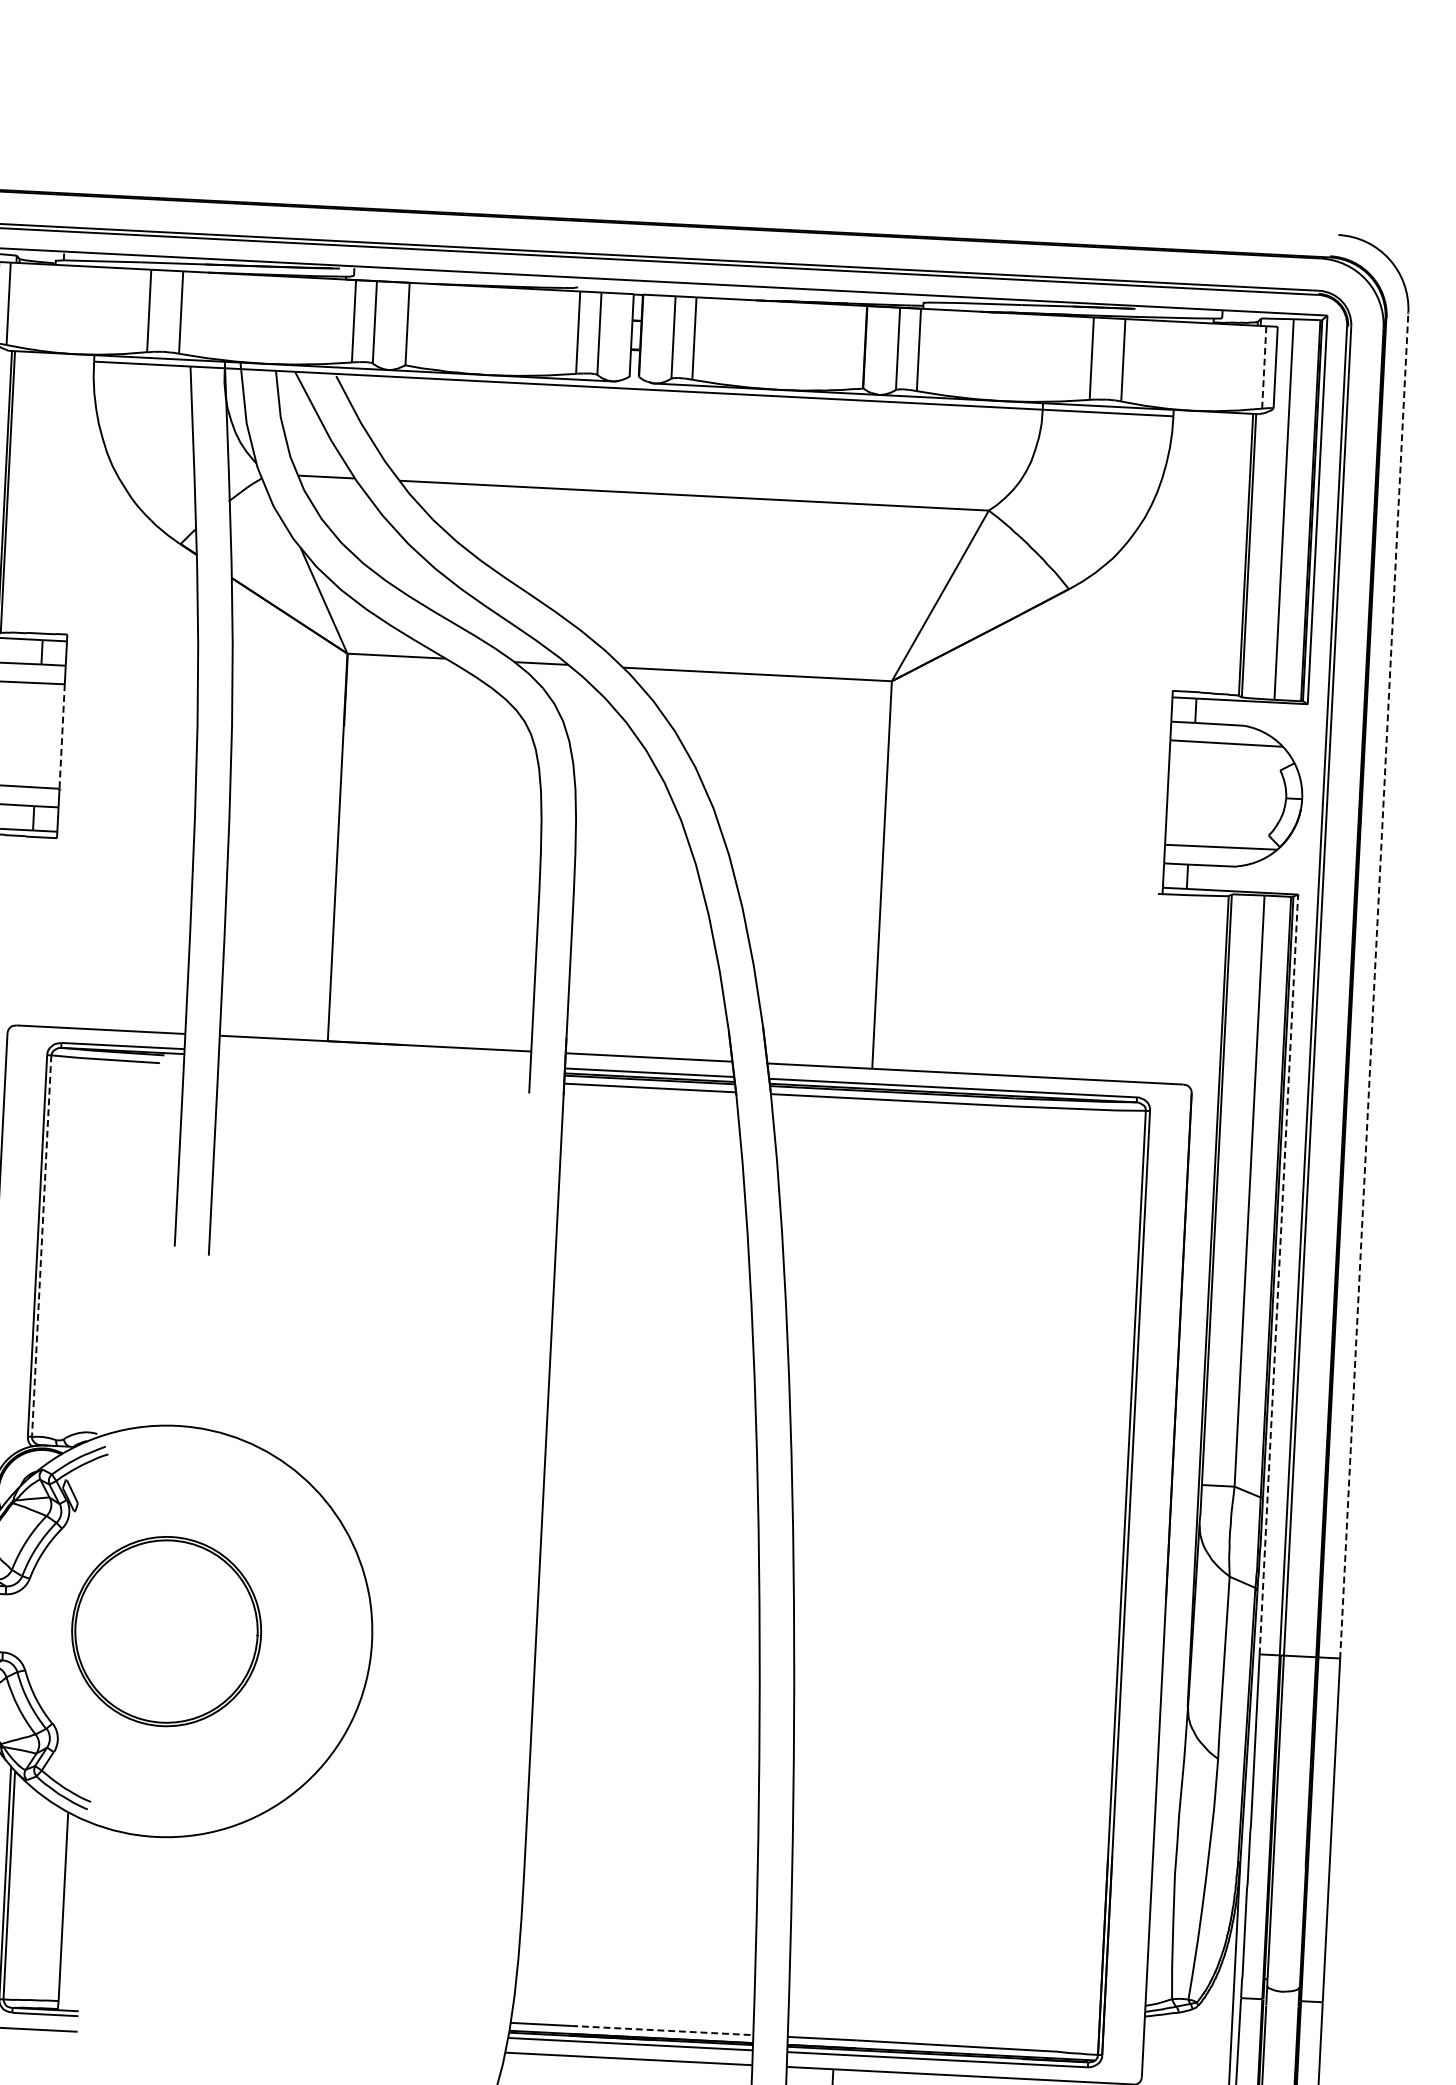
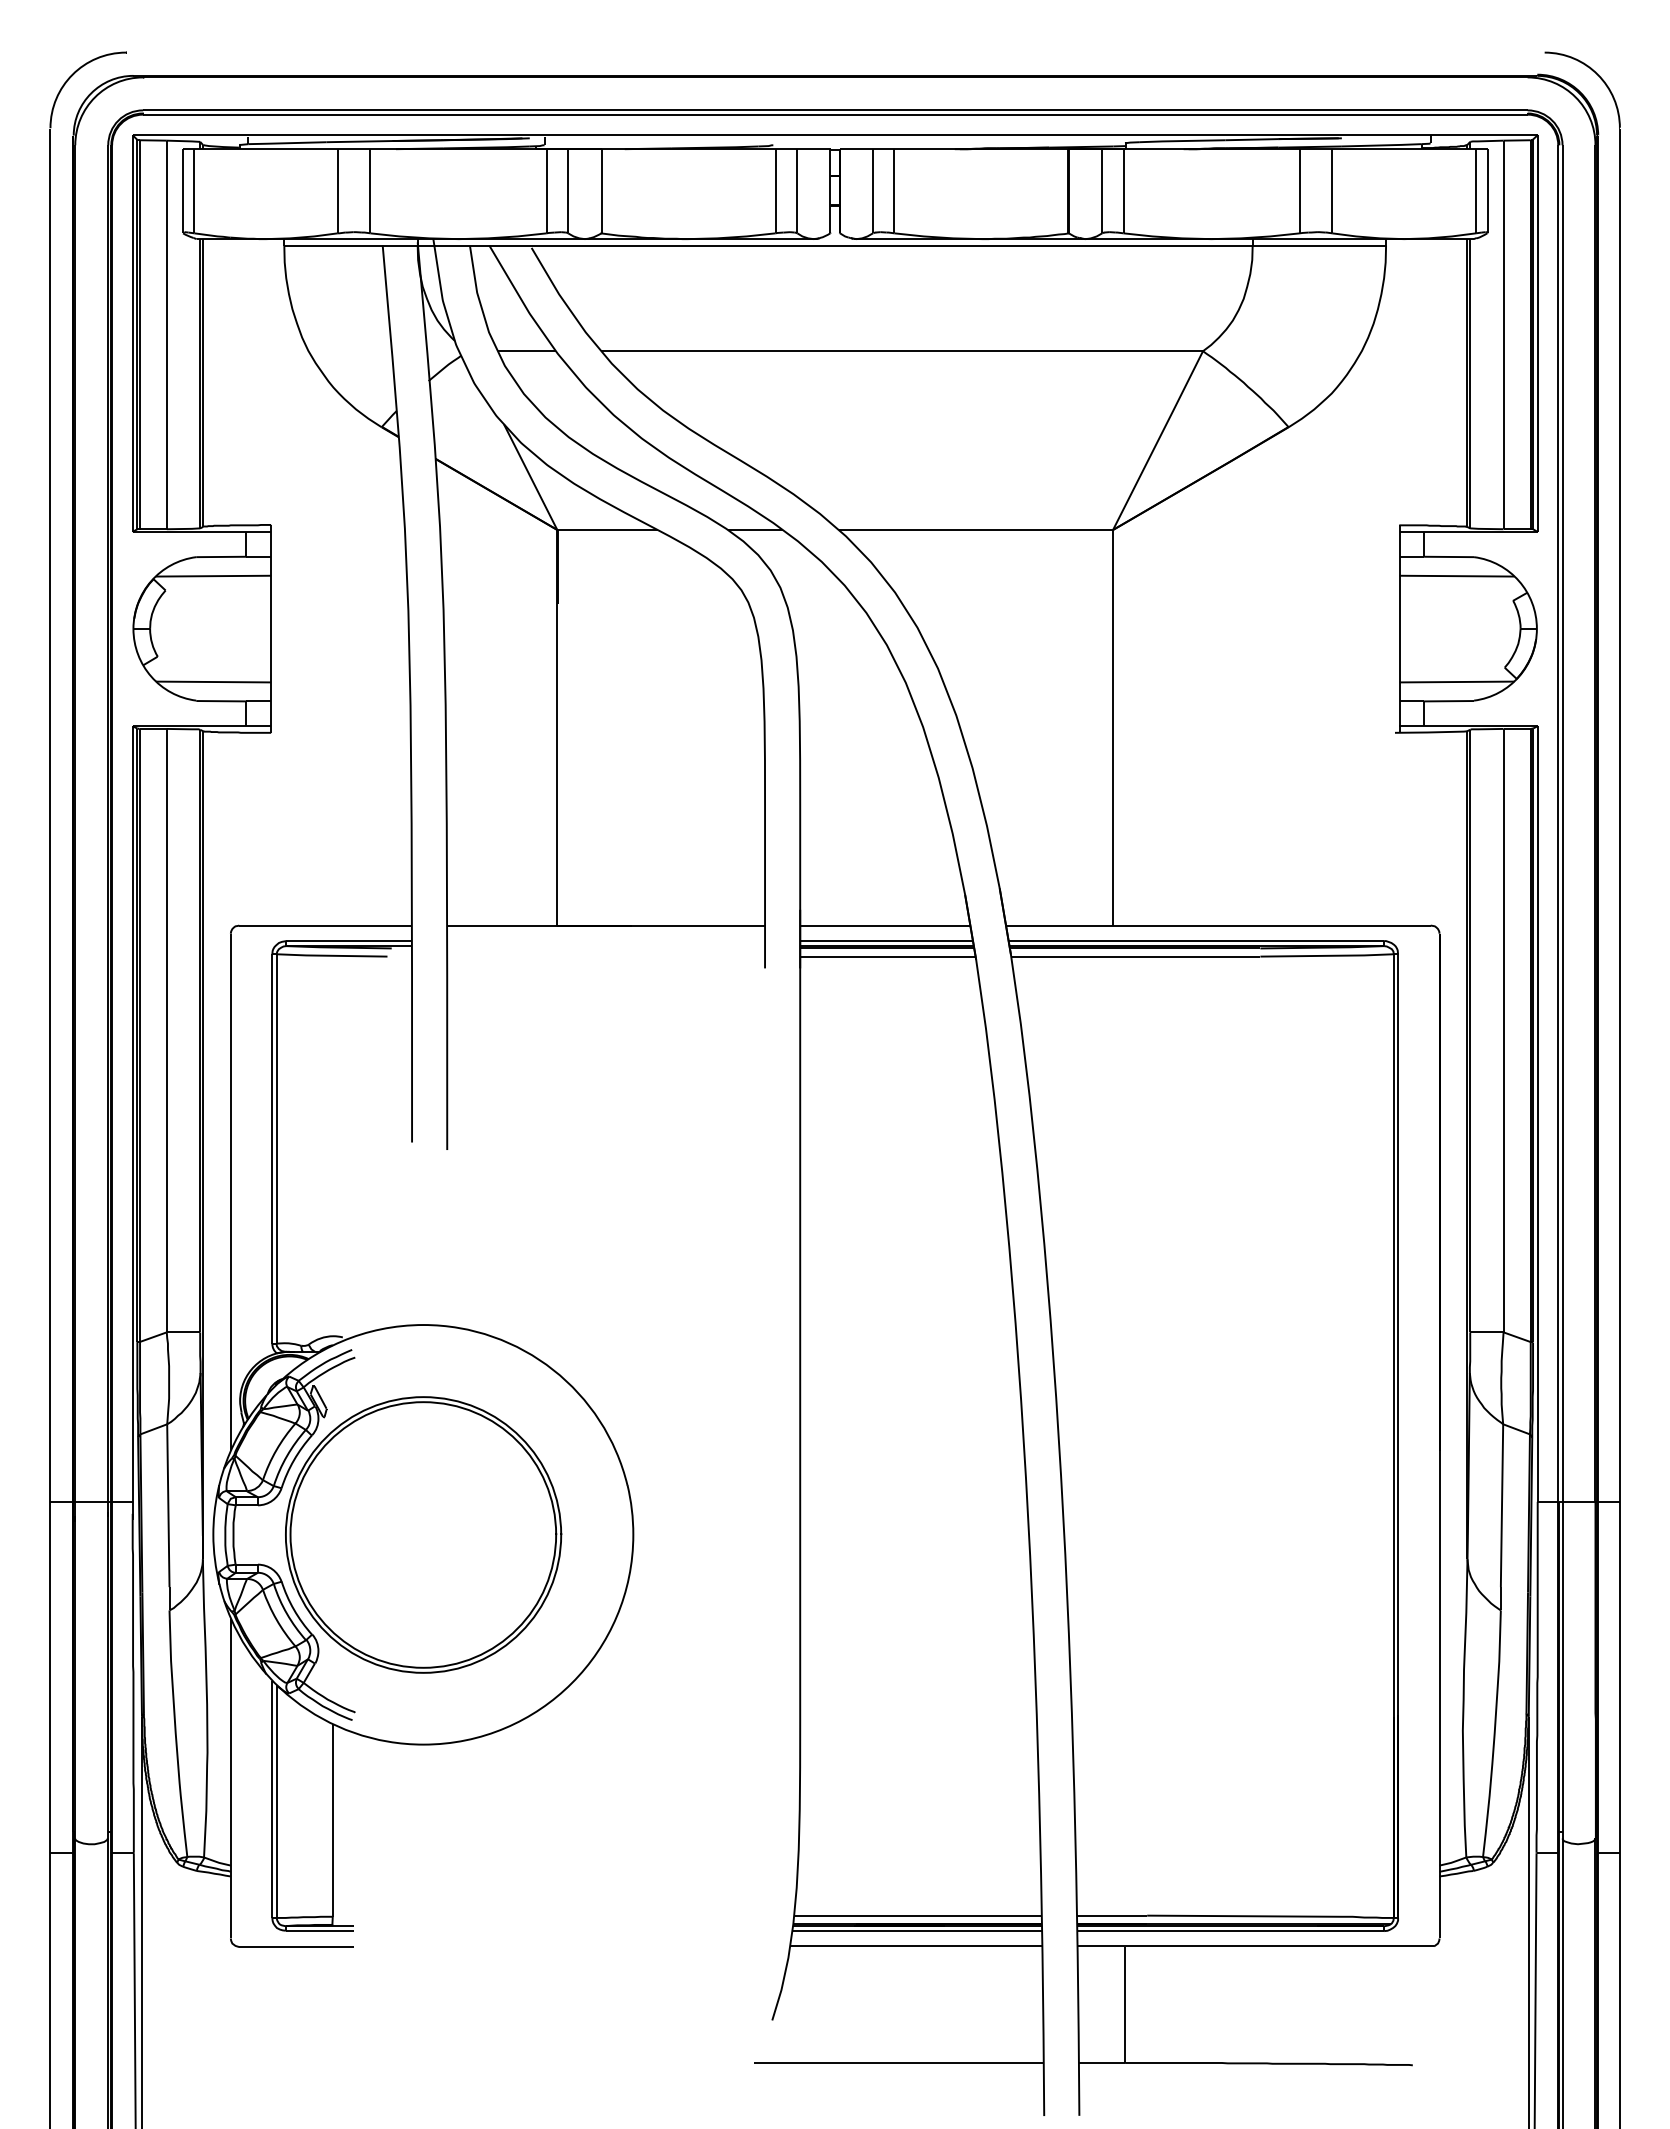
line: (1264, 366) -> (1476, 190), dashed -> solid
line: (62, 736) -> (271, 629), dashed -> solid
line: (1373, 985) -> (1619, 814), dashed -> solid
line: (41, 1246) -> (276, 1149), dashed -> solid
line: (1278, 1273) -> (1537, 1113), dashed -> solid
part: (166, 1631) -> (423, 1534), size x1.43
line: (661, 2030) -> (948, 1915), dashed -> solid

